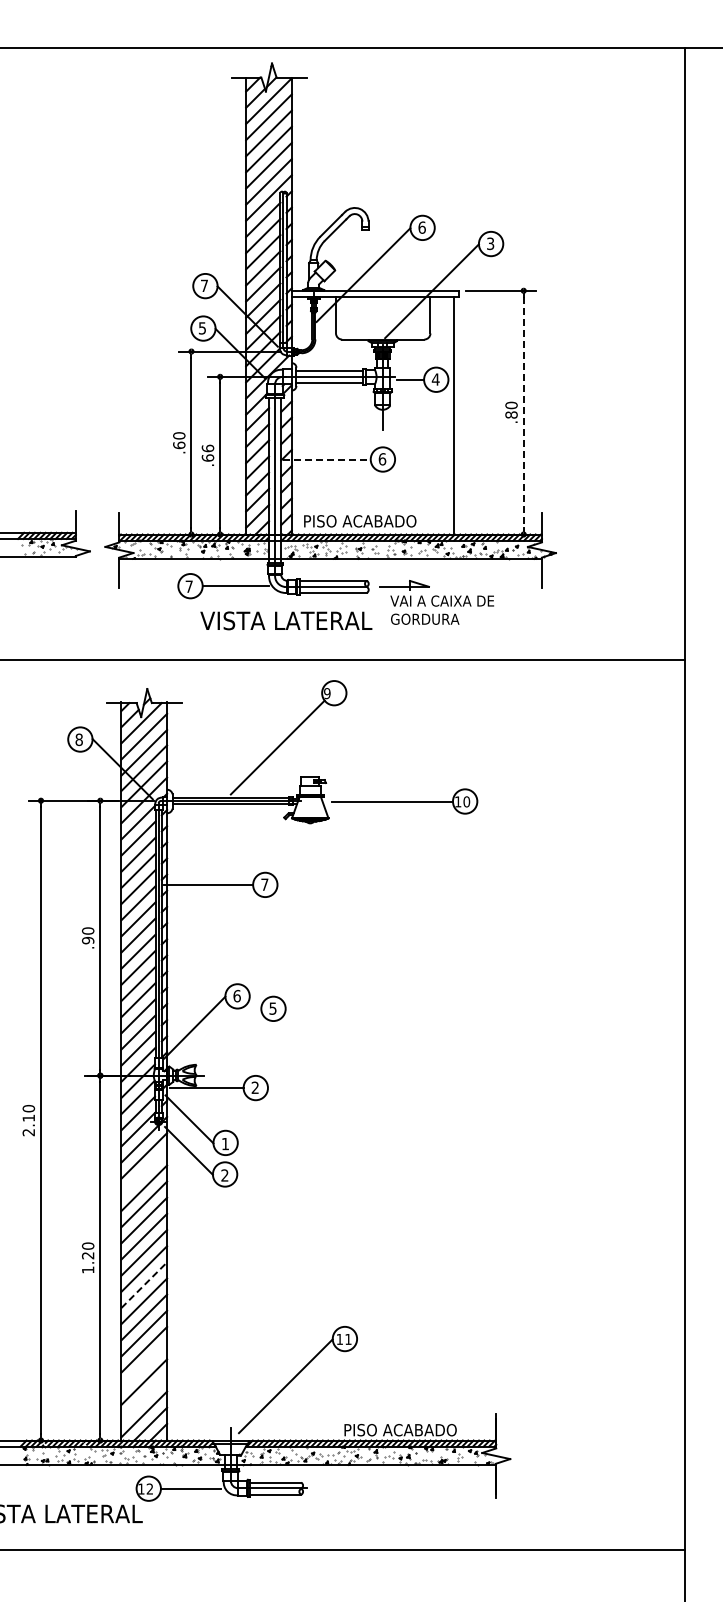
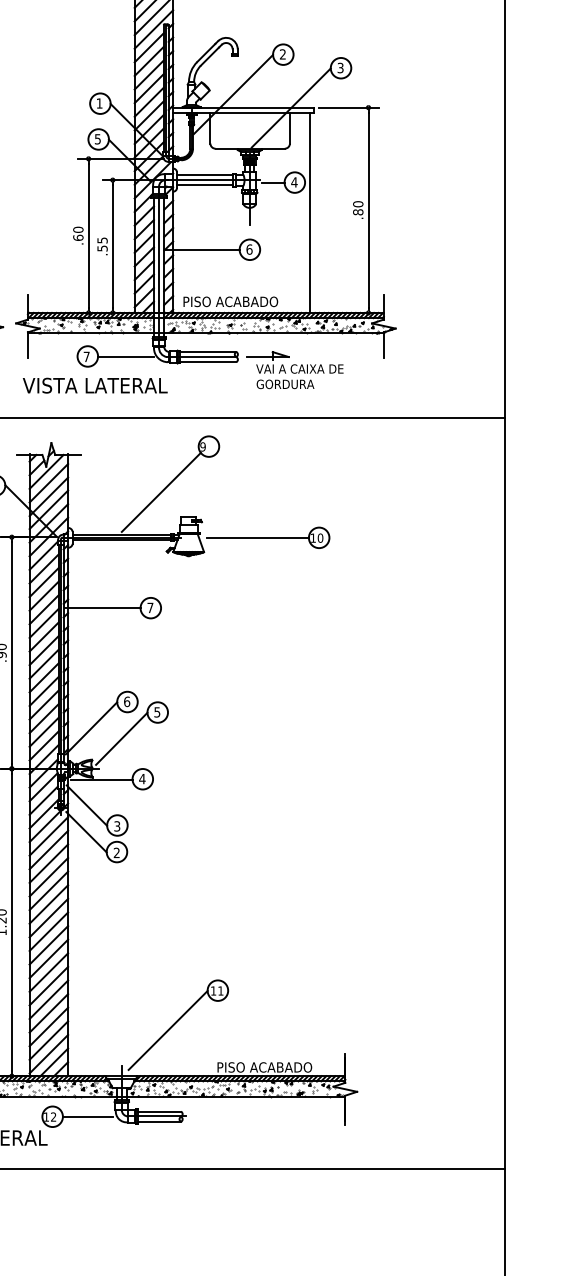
text: (421, 227) -> (282, 54), 6 -> 2
text: (204, 285) -> (99, 103), 7 -> 1
line: (523, 412) -> (368, 210), dashed -> solid
text: (207, 452) -> (102, 243), .66 -> .55
line: (326, 459) -> (202, 249), dashed -> solid
text: (286, 620) -> (95, 385), moved
line: (230, 1040) -> (121, 739), added
text: (255, 1087) -> (142, 778), 2 -> 4
text: (225, 1143) -> (117, 825), 1 -> 3
line: (144, 1171) -> (49, 849), added
line: (144, 1284) -> (49, 944), dashed -> solid
line: (144, 1365) -> (49, 1012), added
line: (144, 1398) -> (49, 1040), added

